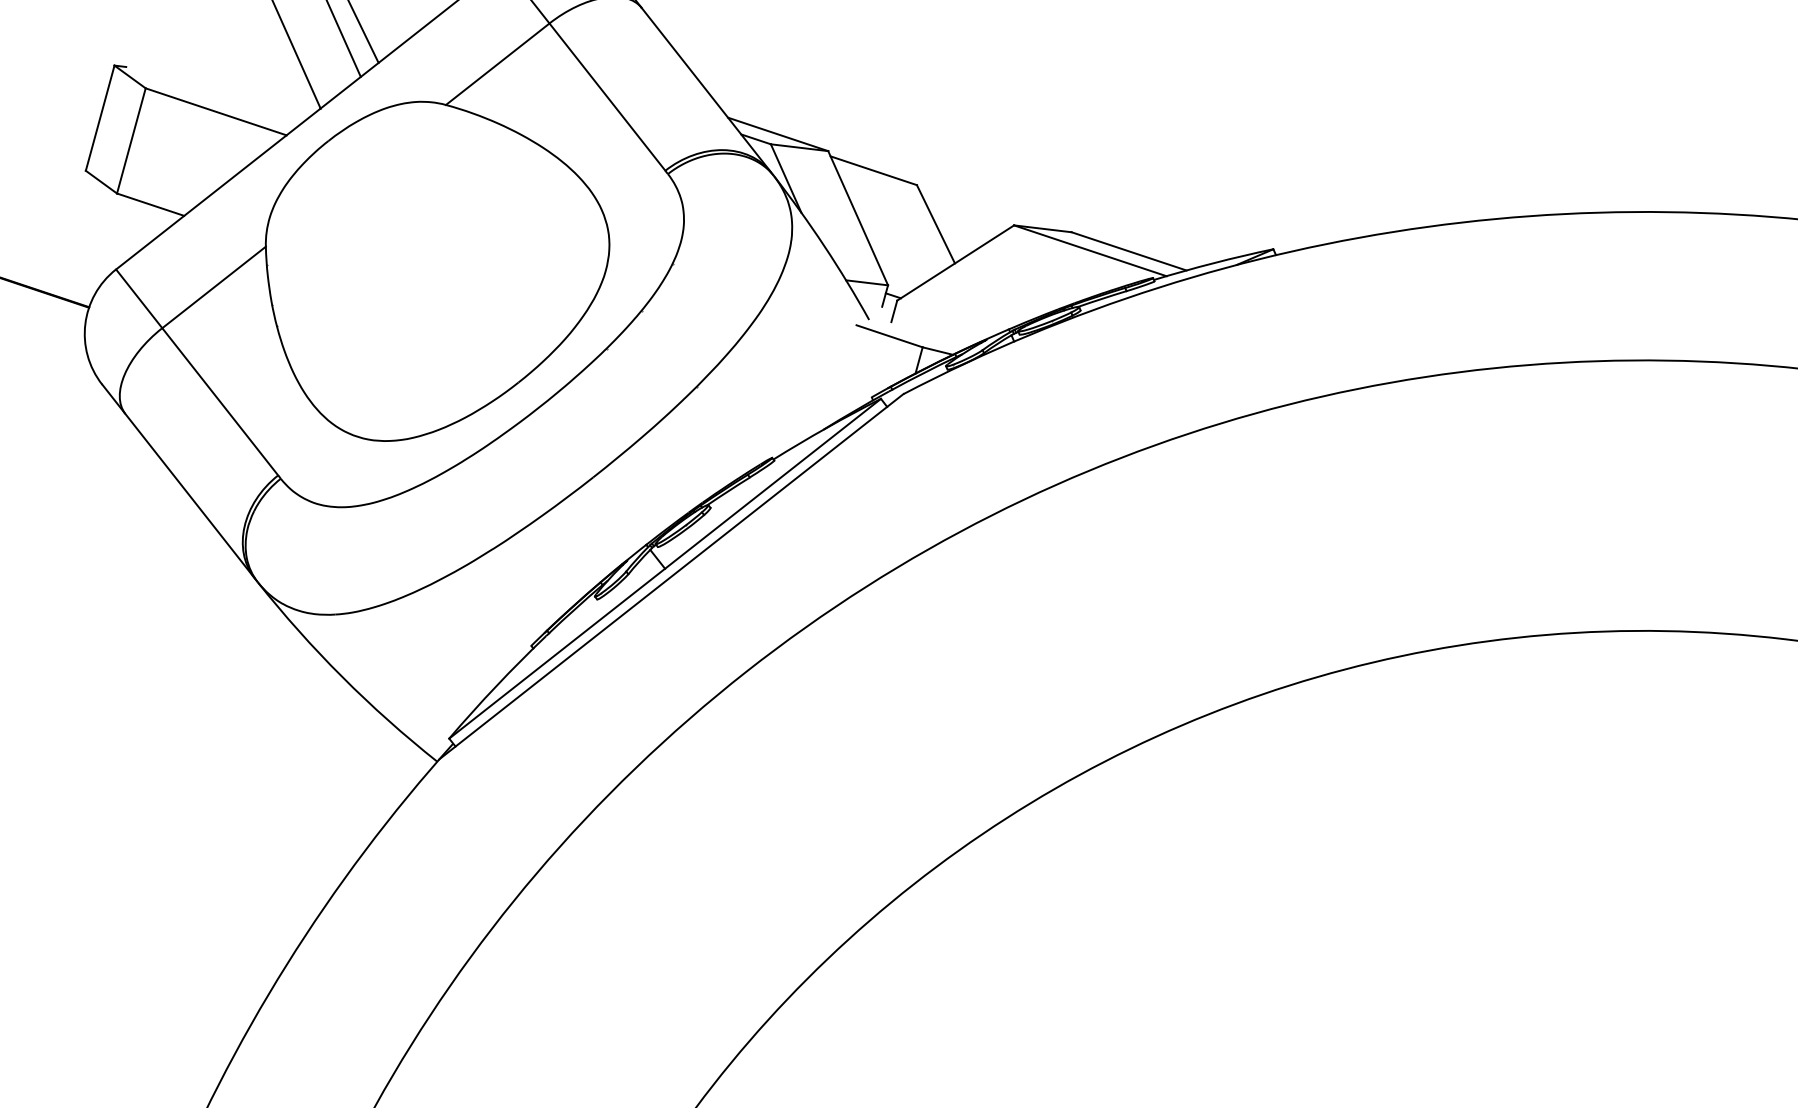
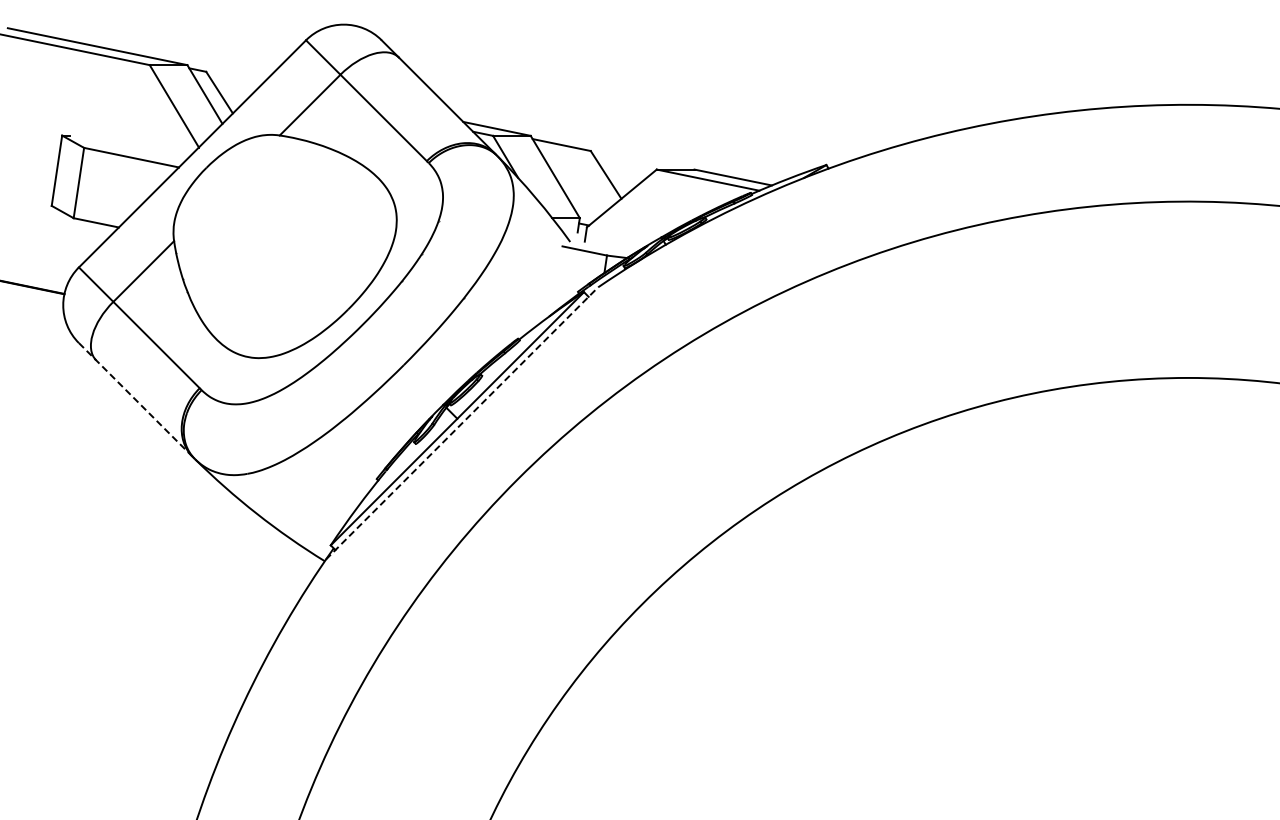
line: (179, 482) -> (136, 400), solid -> dashed
line: (672, 576) -> (462, 423), solid -> dashed

